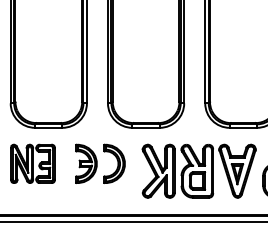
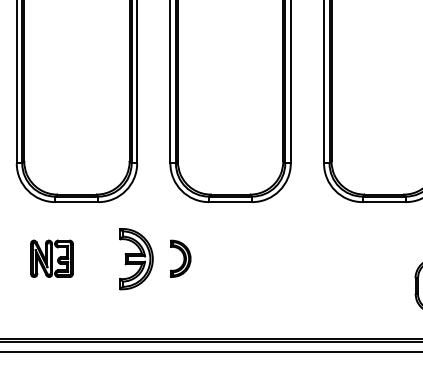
part: (32, 163) -> (51, 258), size x0.6
part: (114, 163) -> (180, 258), size x0.6
part: (198, 170) -> (313, 269), removed

